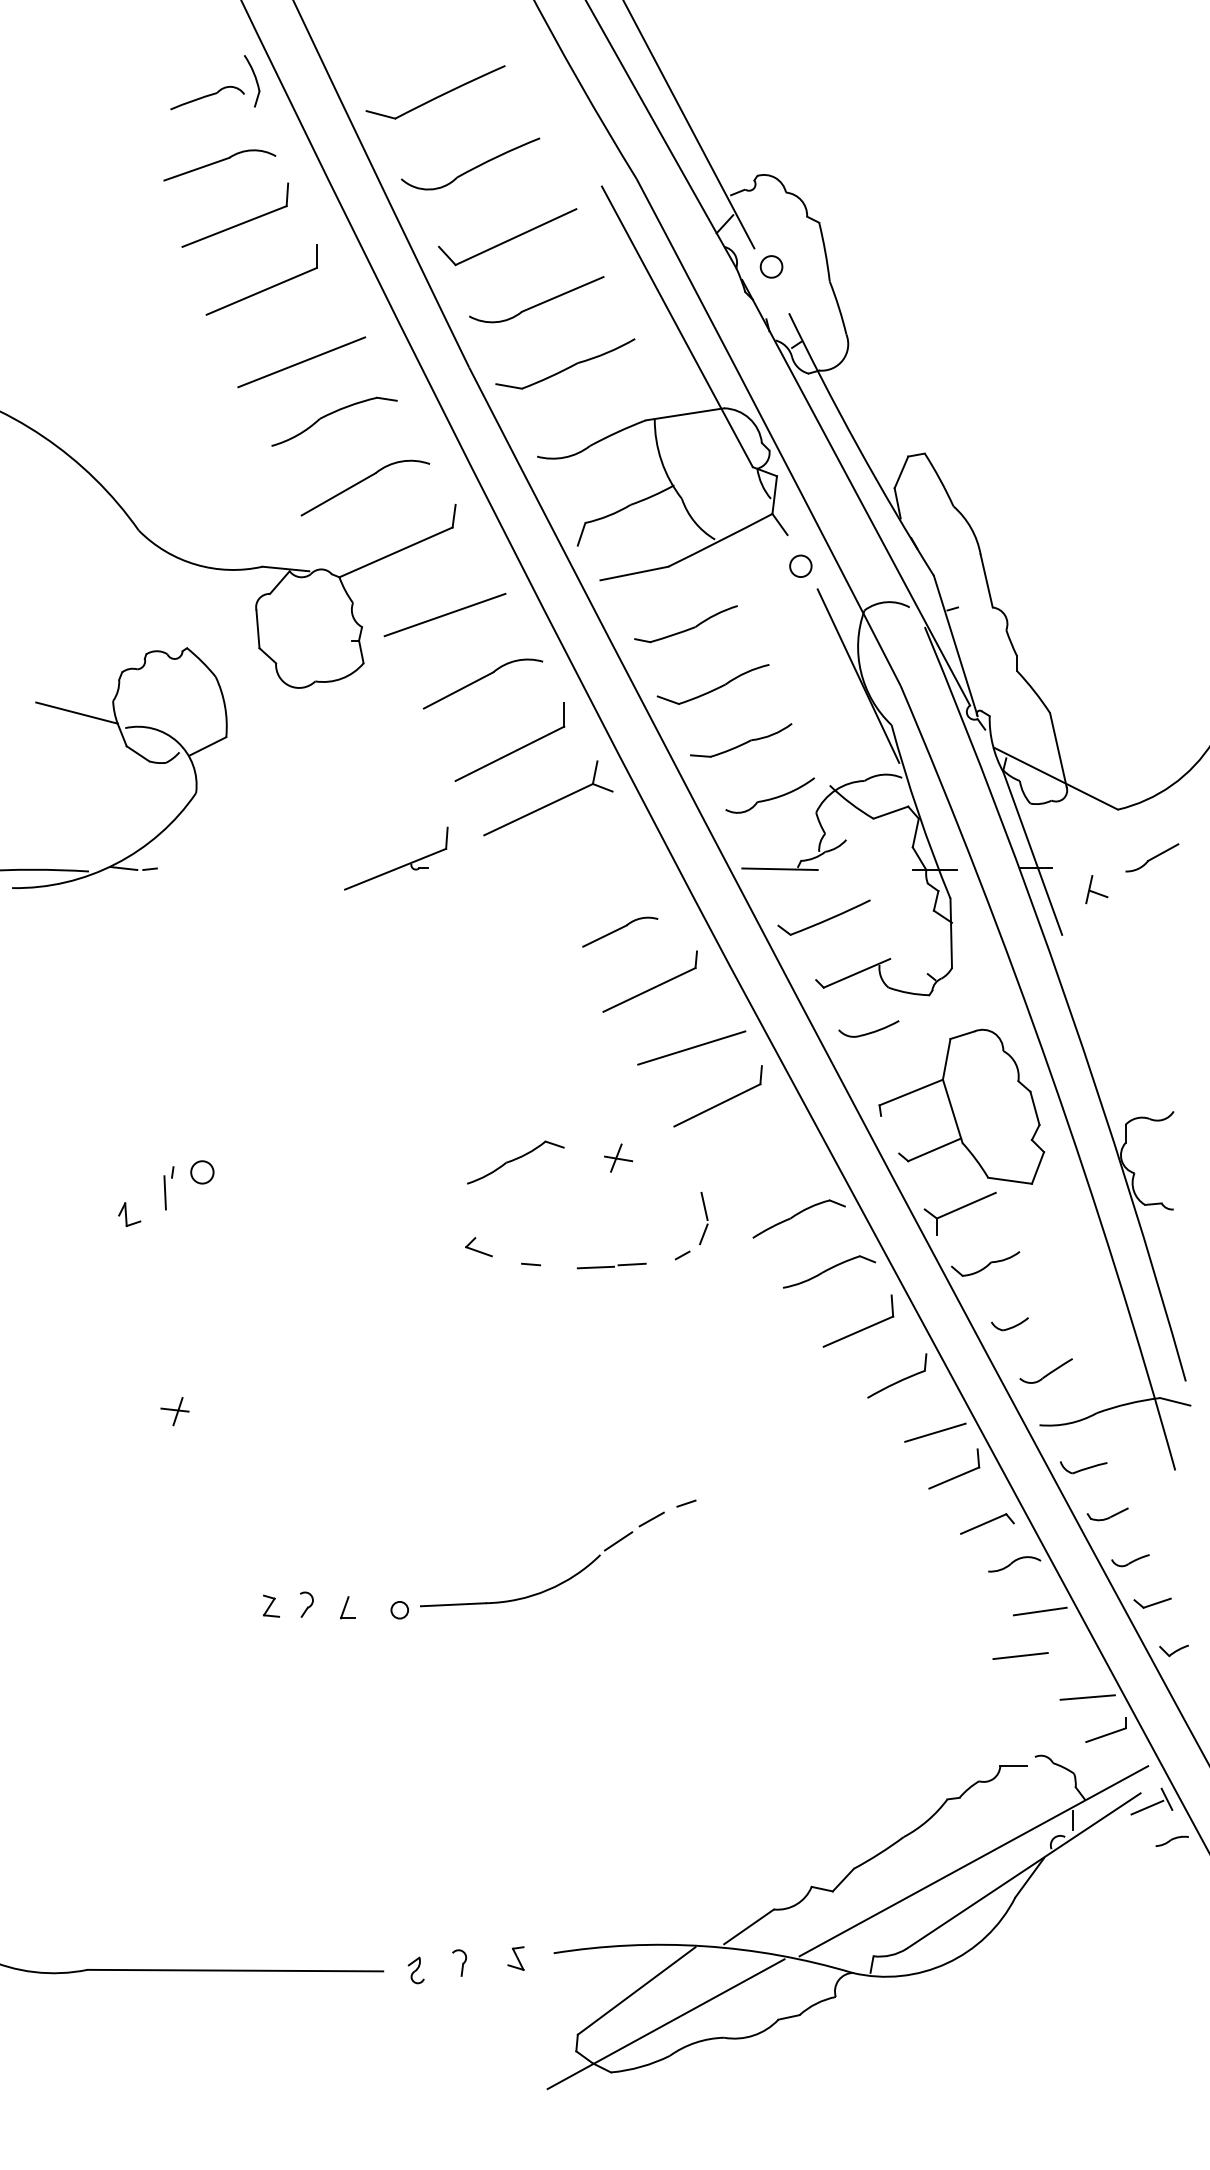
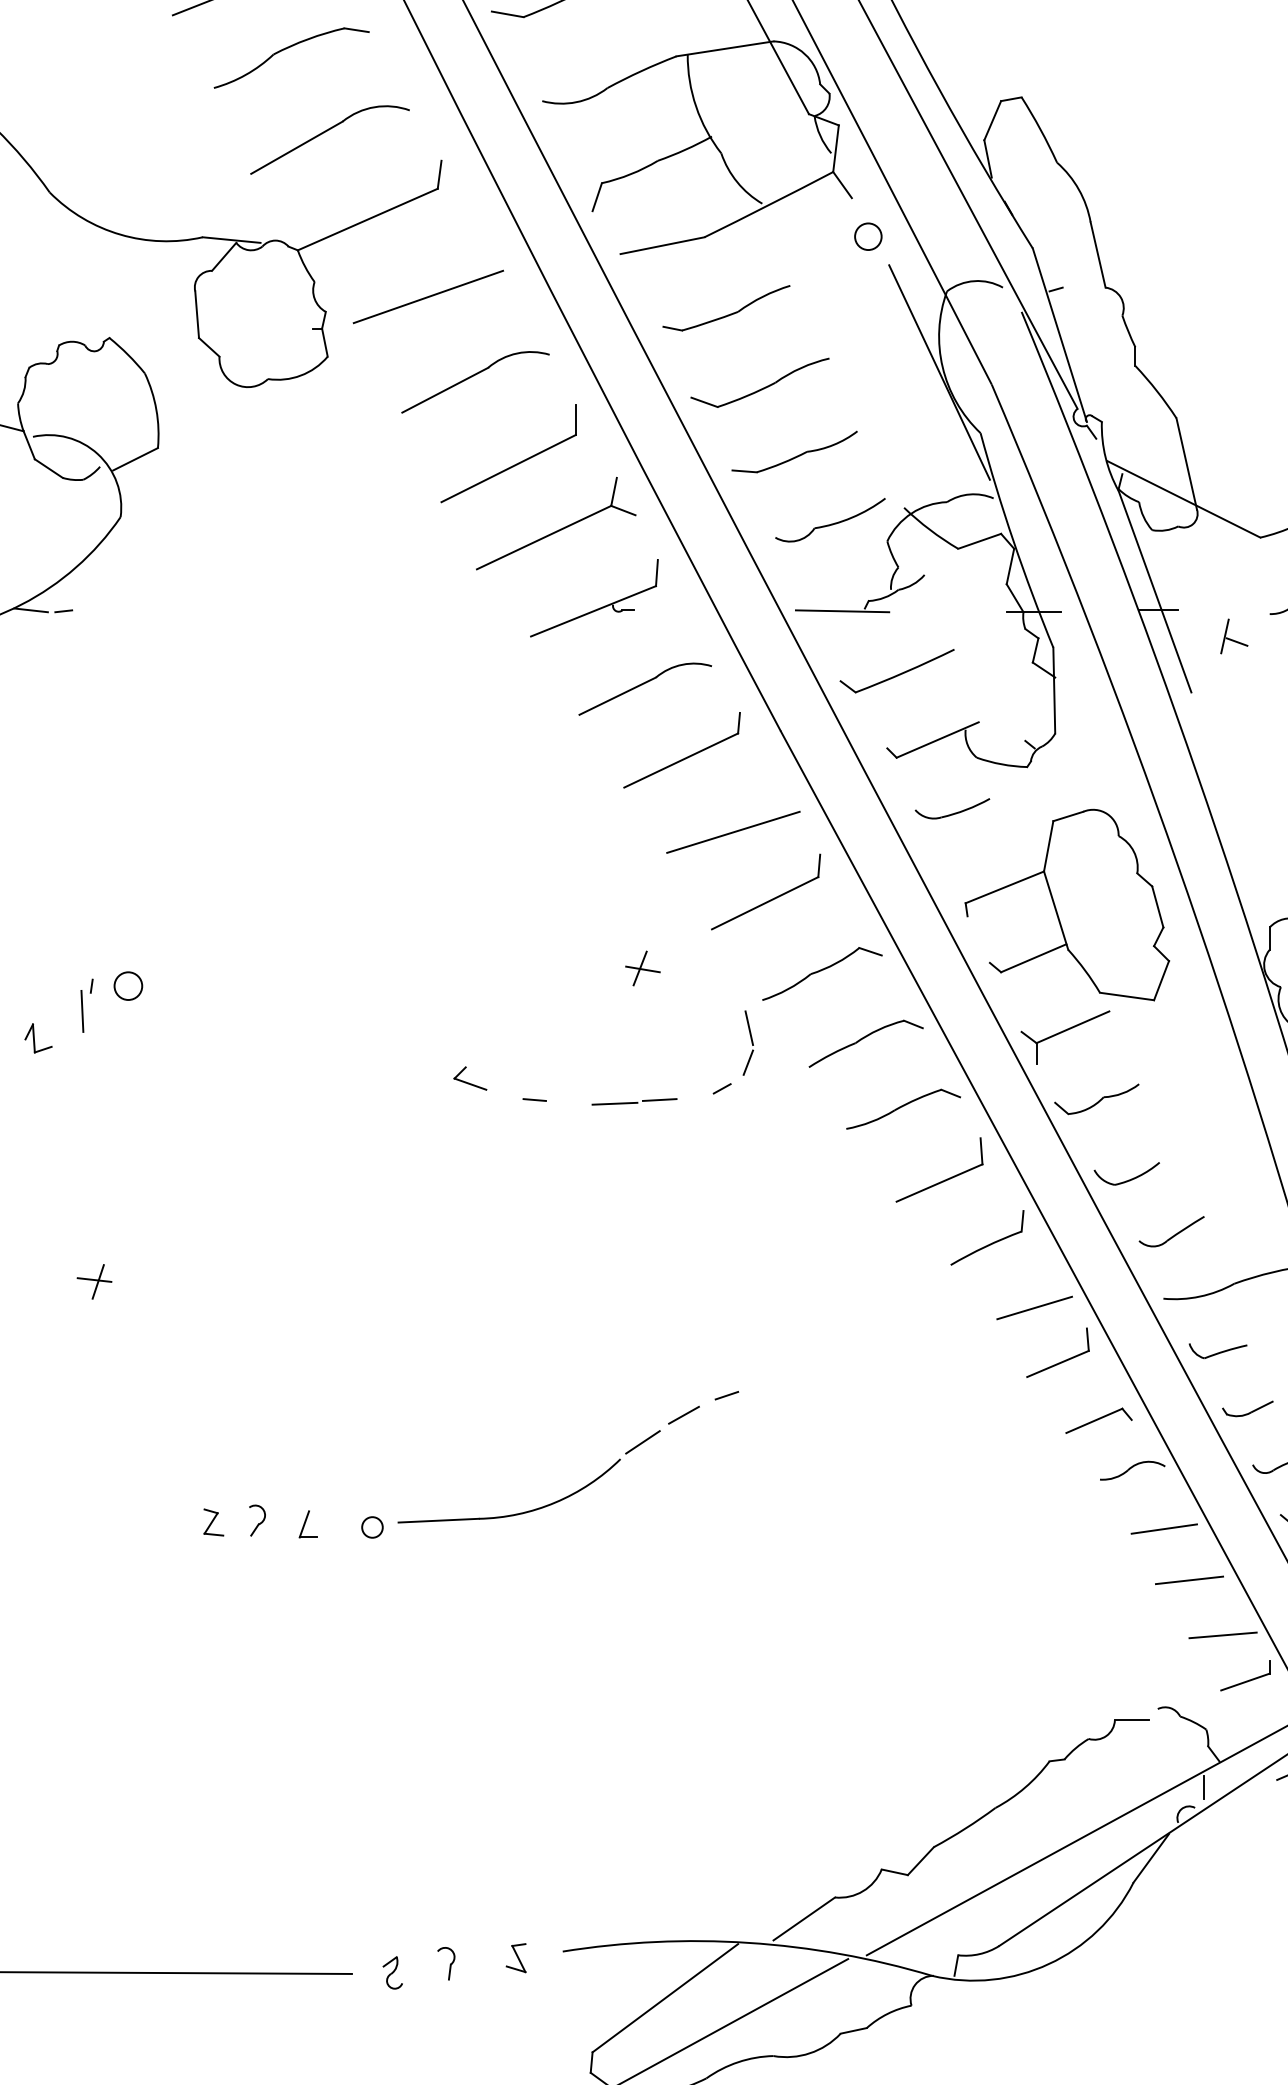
part: (399, 866) -> (598, 607), moved
part: (620, 931) -> (645, 688), size x1.43
part: (515, 1162) -> (822, 973), moved
part: (1009, 1323) -> (1126, 1172), size x1.43
line: (1020, 1655) -> (1189, 1579), moved

